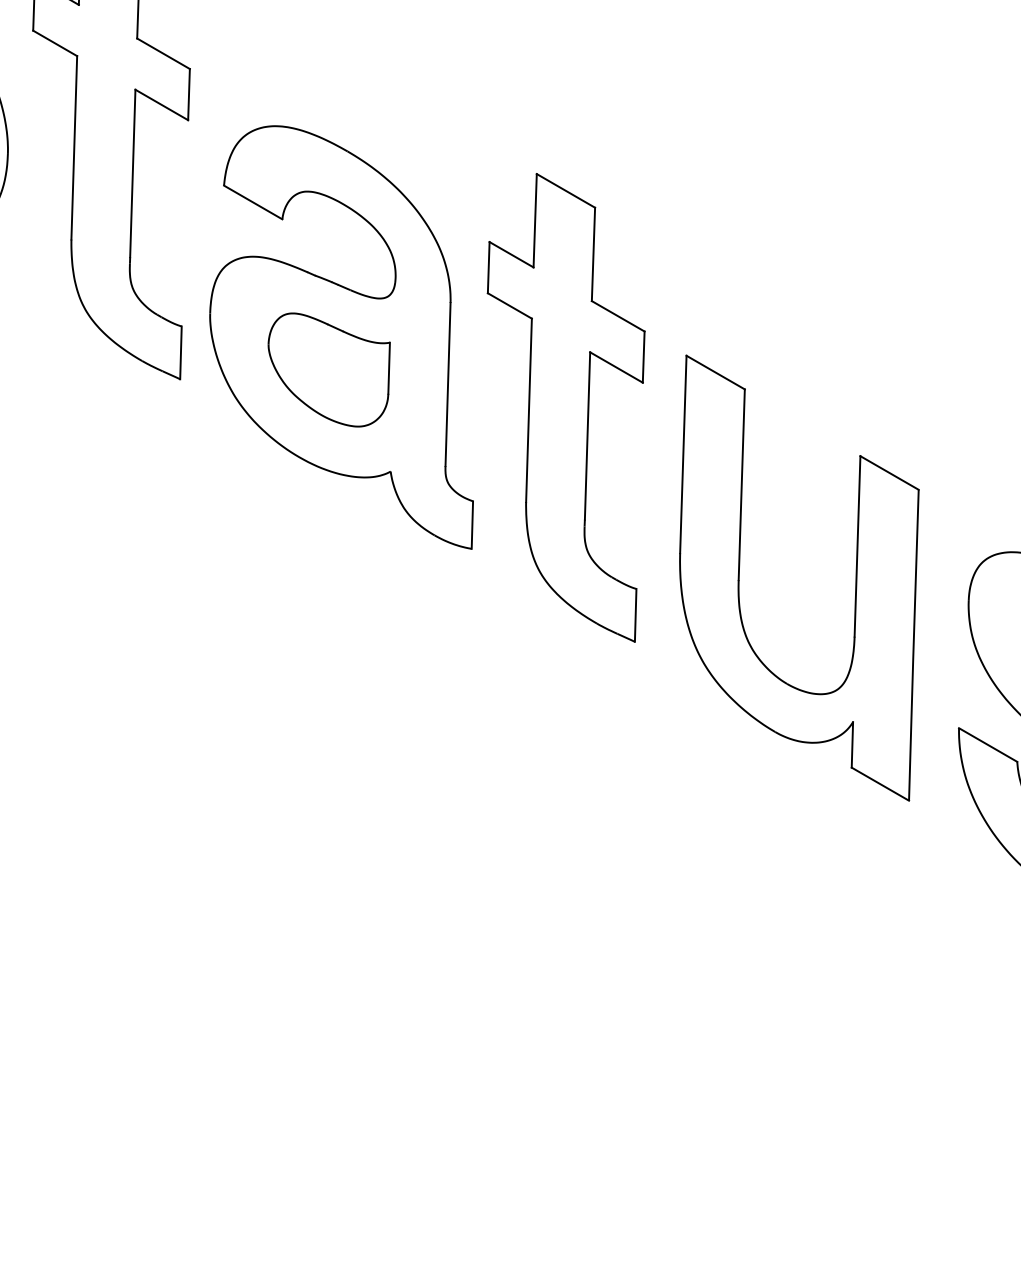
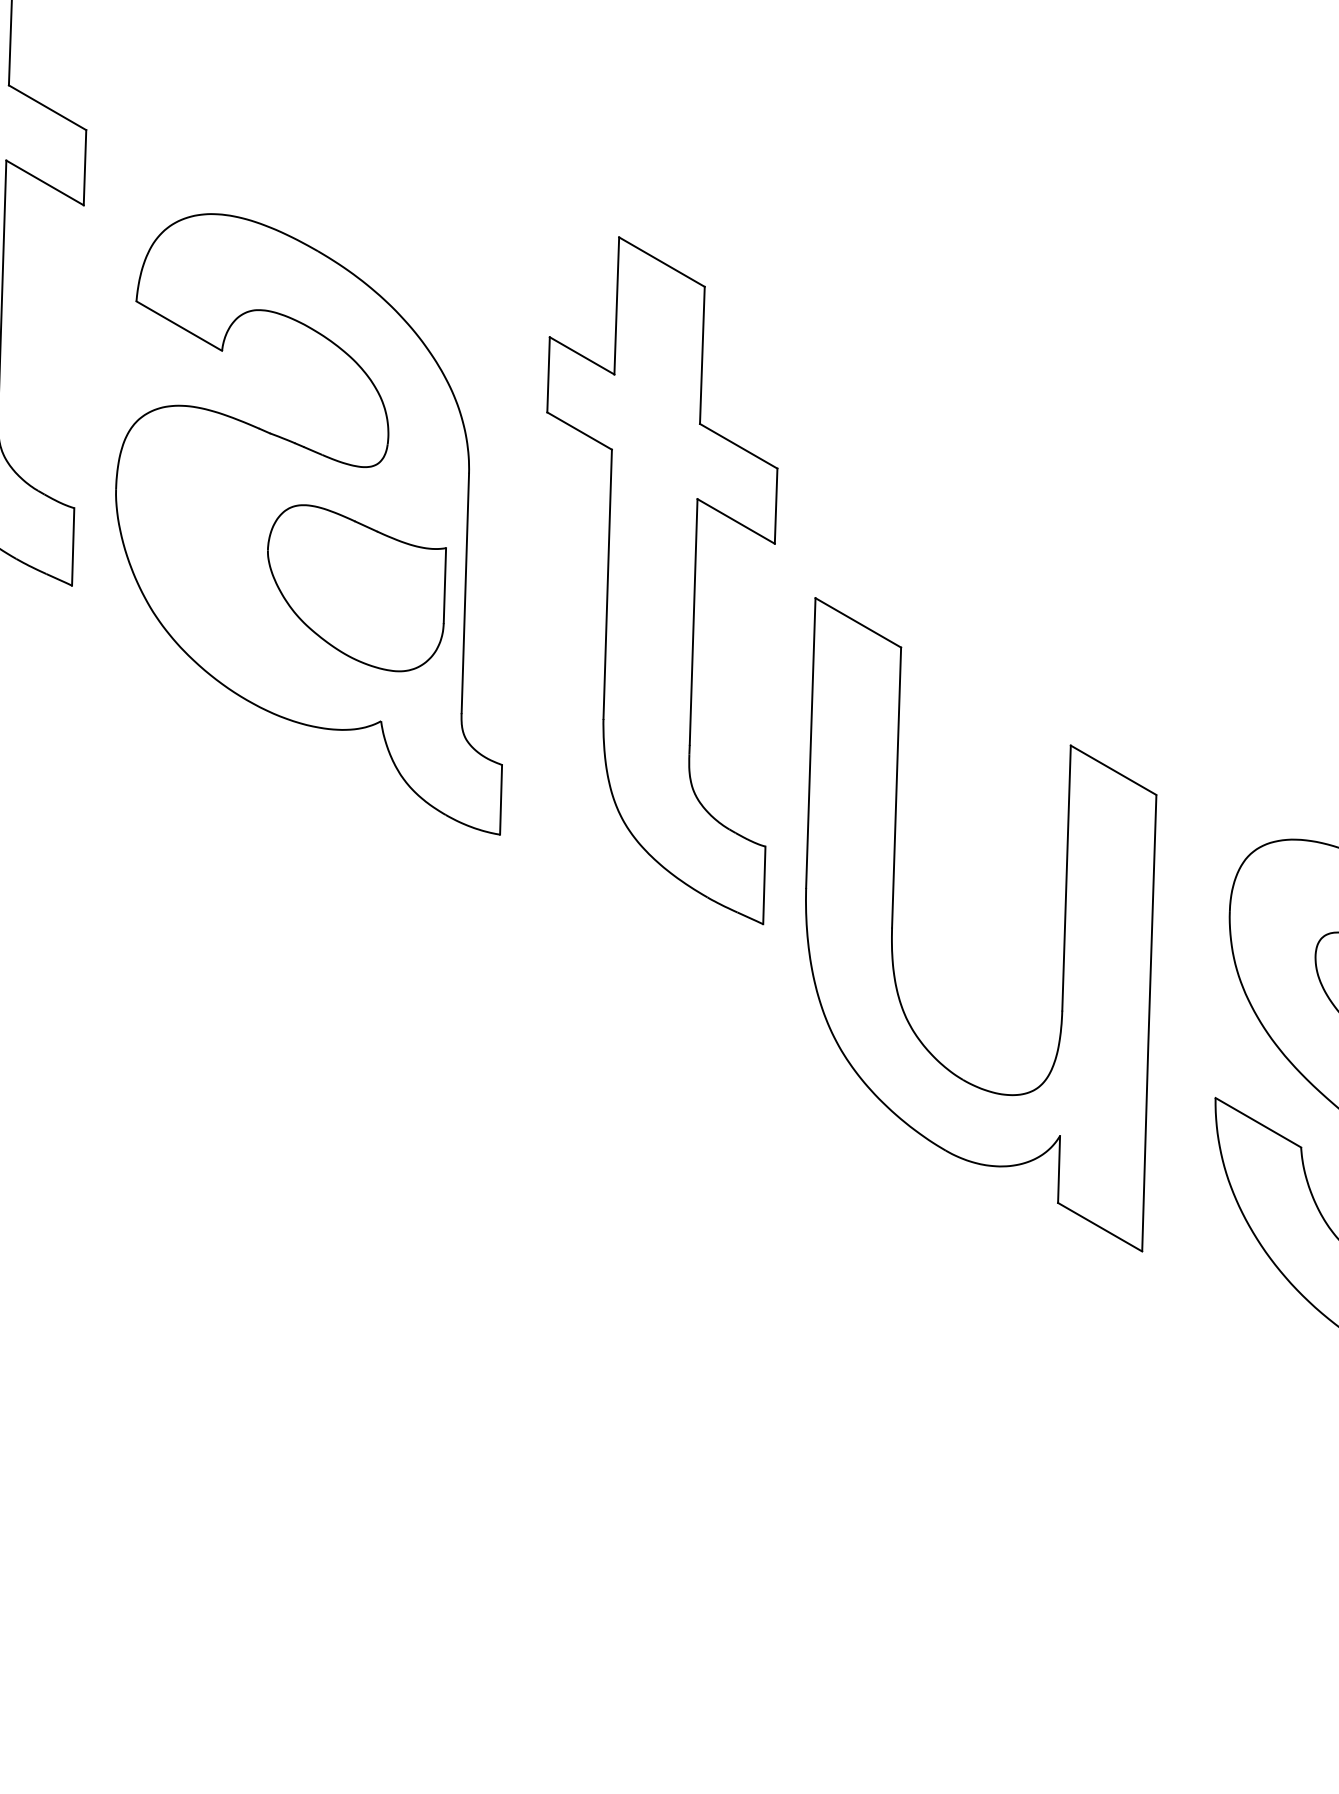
part: (328, 369) -> (355, 587), moved
part: (565, 407) -> (661, 580), moved
part: (855, 577) -> (1063, 923), moved

